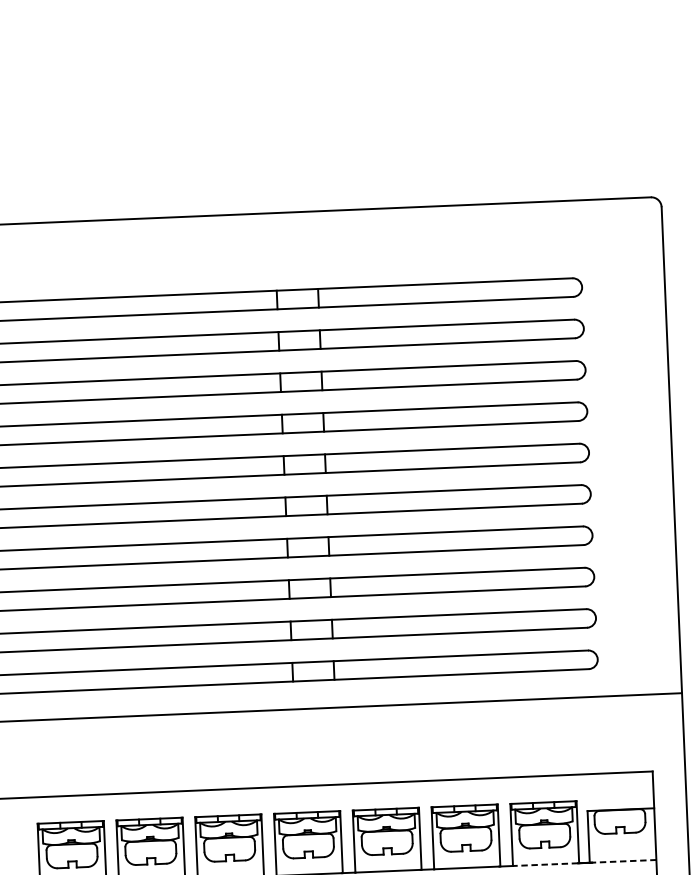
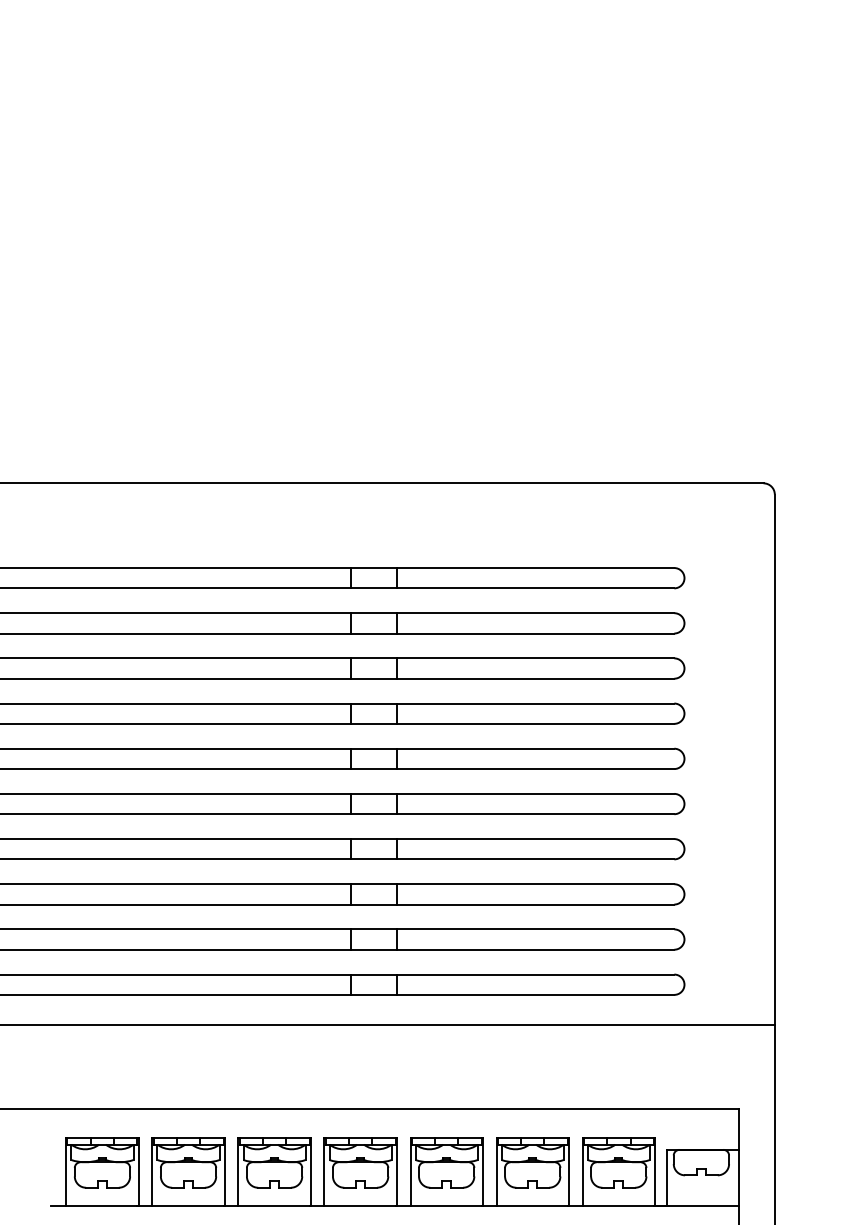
line: (623, 861) -> (703, 1206), dashed -> solid
line: (545, 865) -> (618, 1206), dashed -> solid

